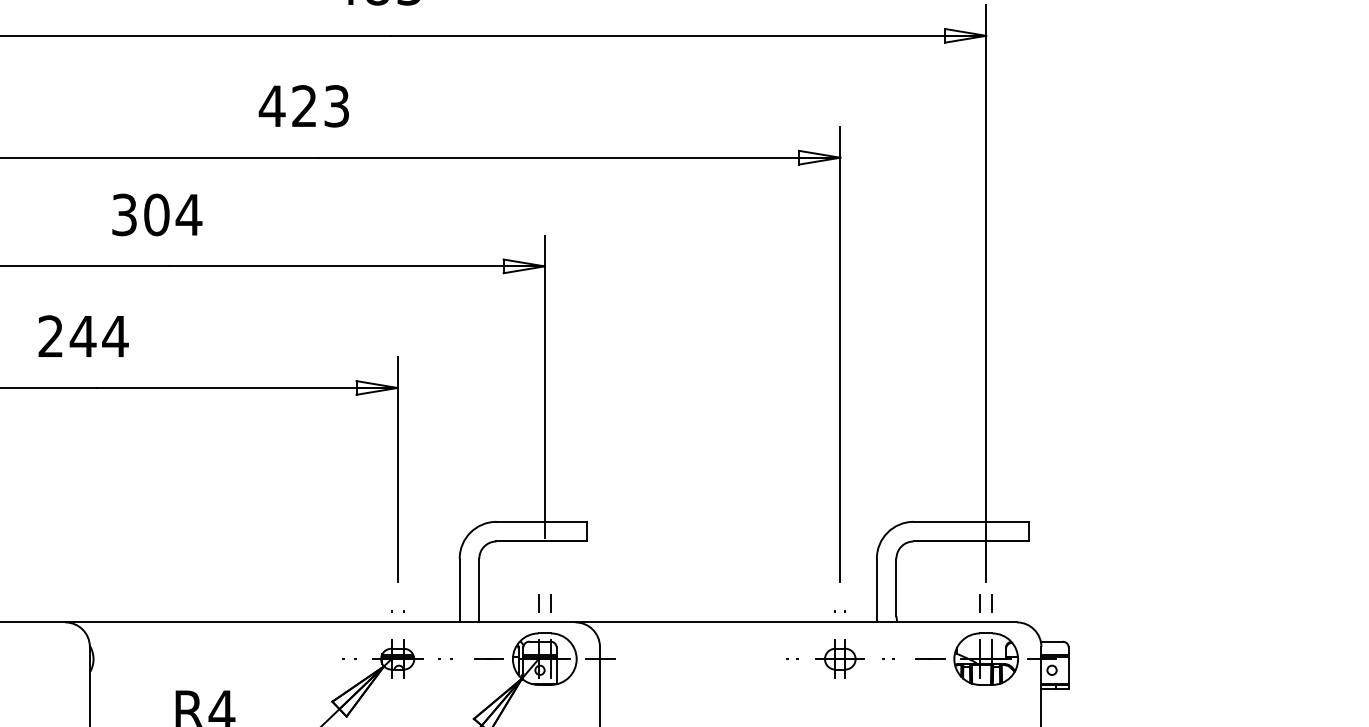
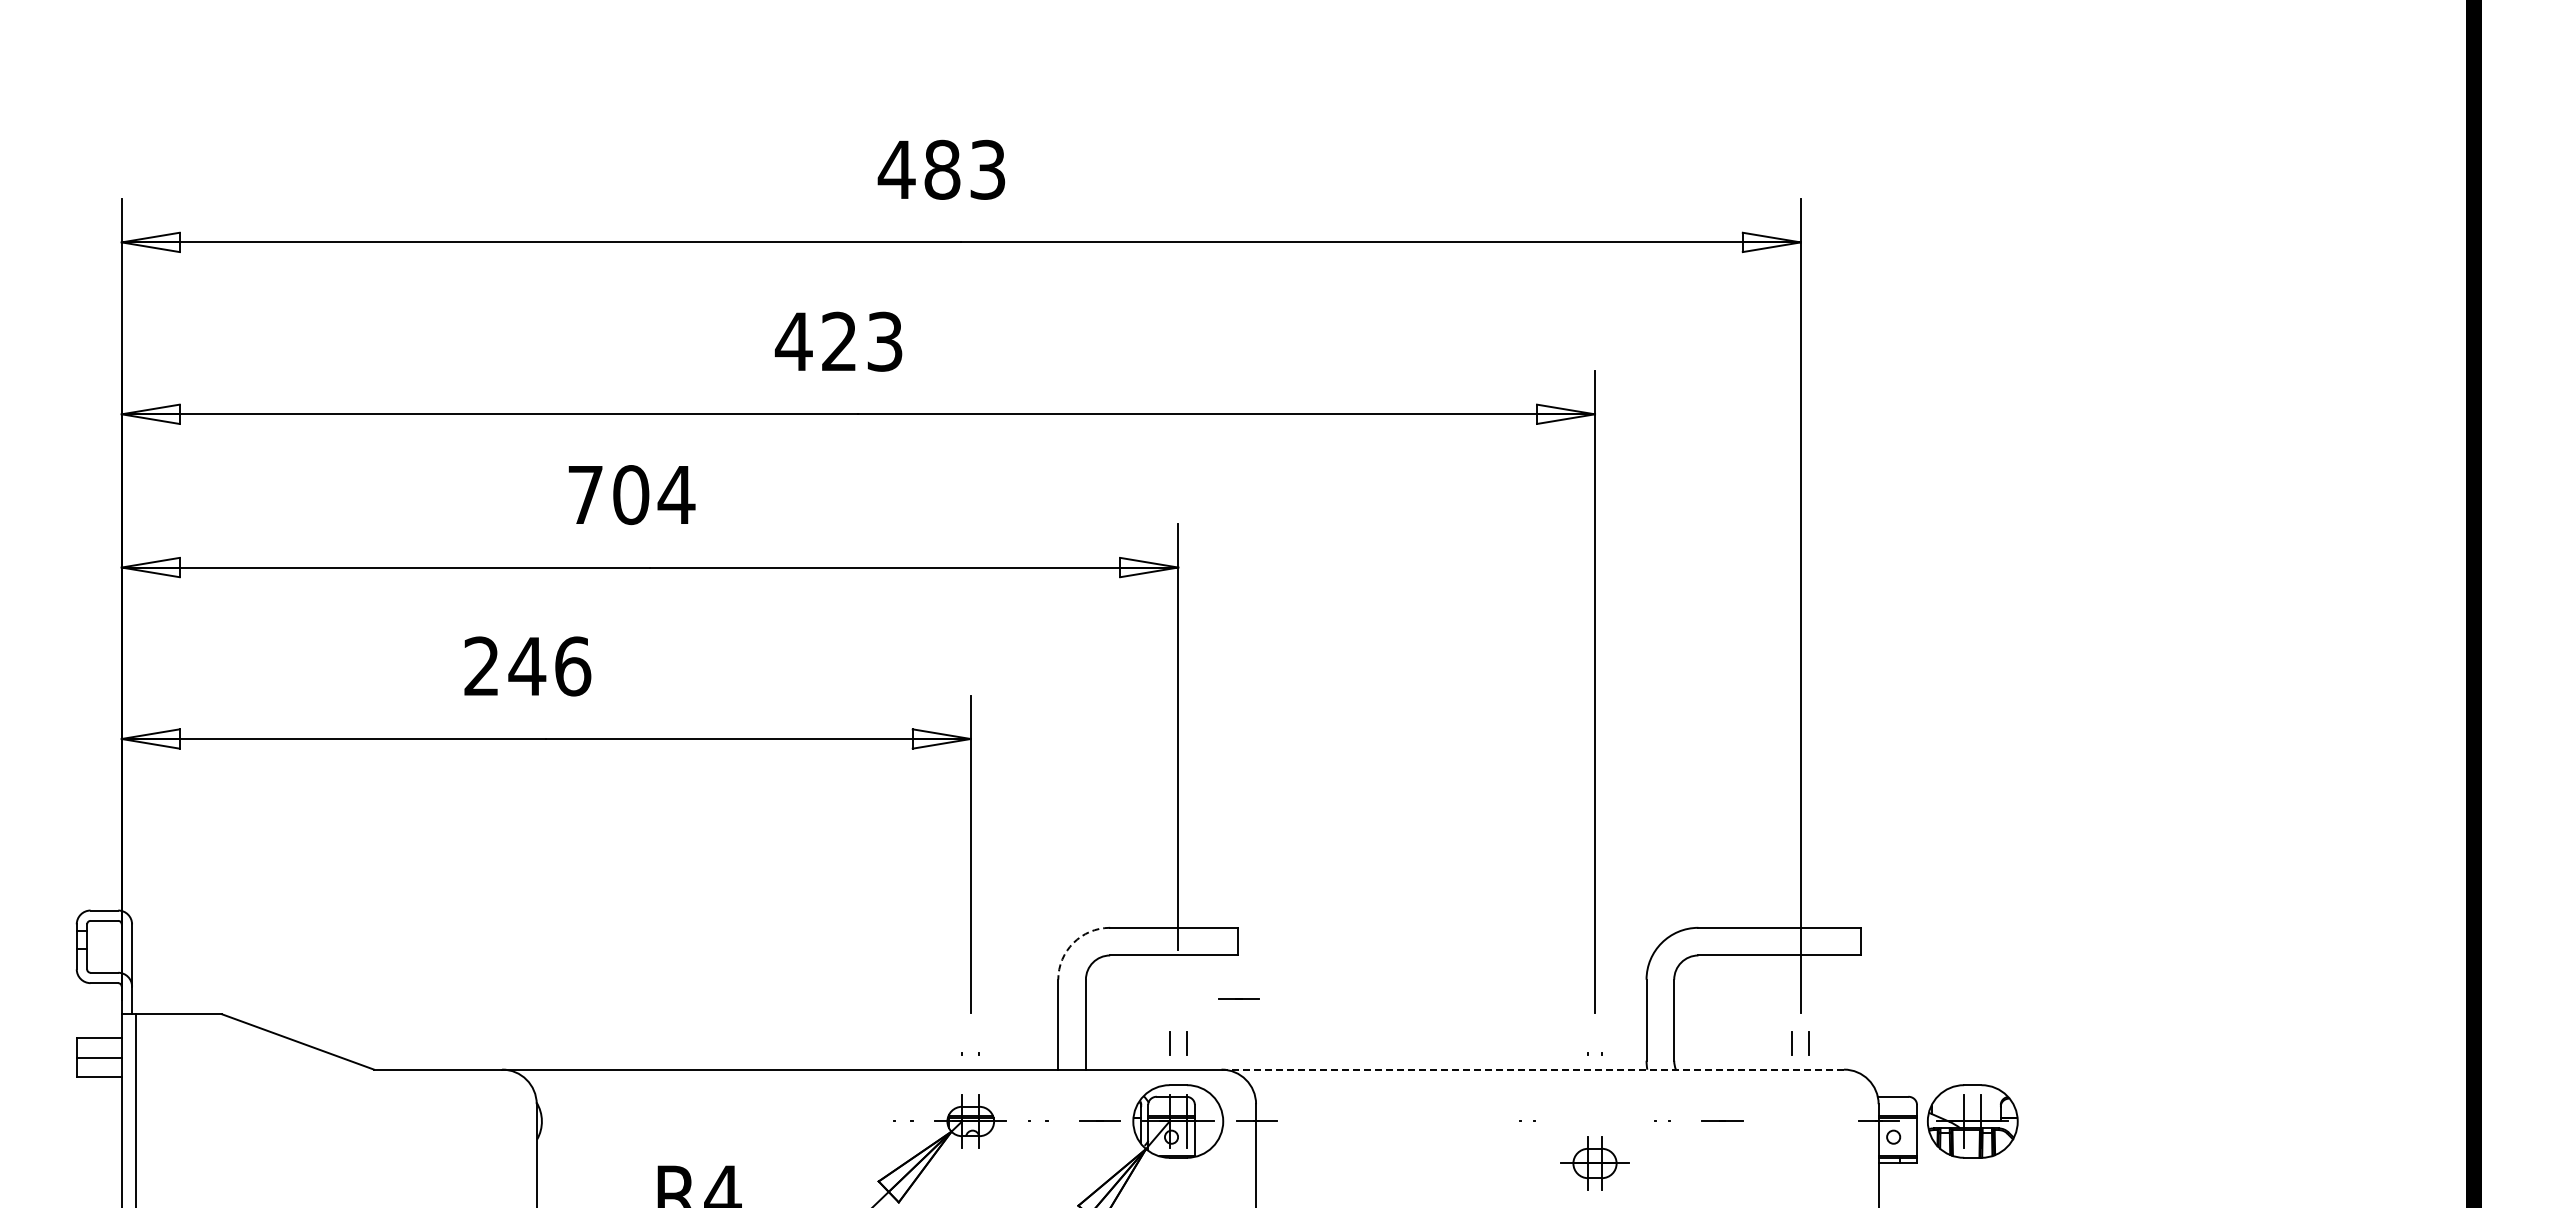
text: (124, 215) -> (585, 495), 304 -> 704
text: (115, 336) -> (572, 666), 244 -> 246
arc: (470, 532) -> (1073, 943), solid -> dashed
line: (587, 571) -> (1238, 998), added
line: (795, 622) -> (1532, 1069), solid -> dashed
part: (839, 659) -> (1594, 1163), moved
part: (986, 659) -> (1972, 1121), moved

